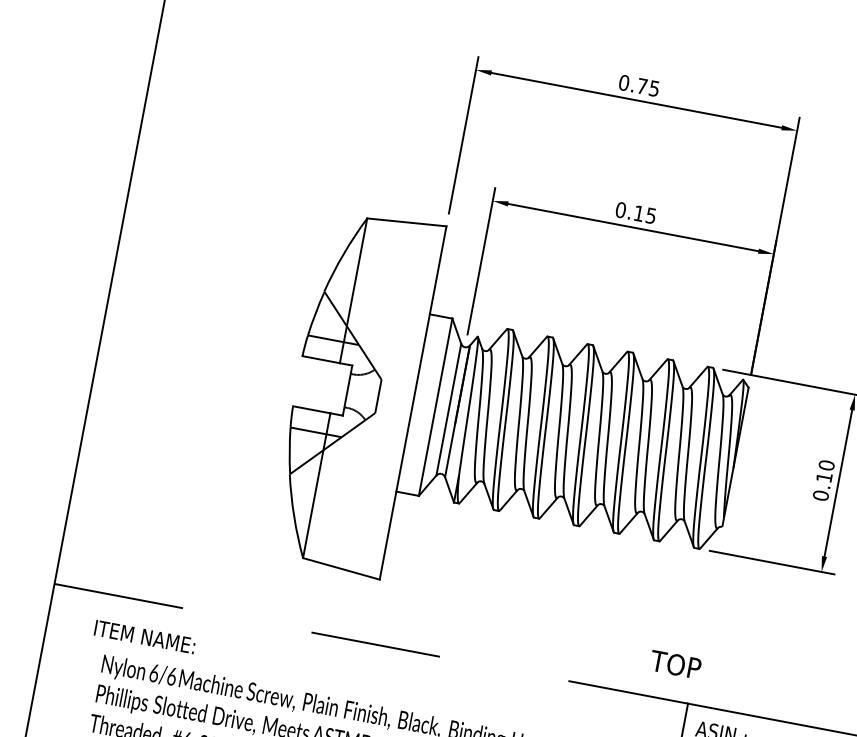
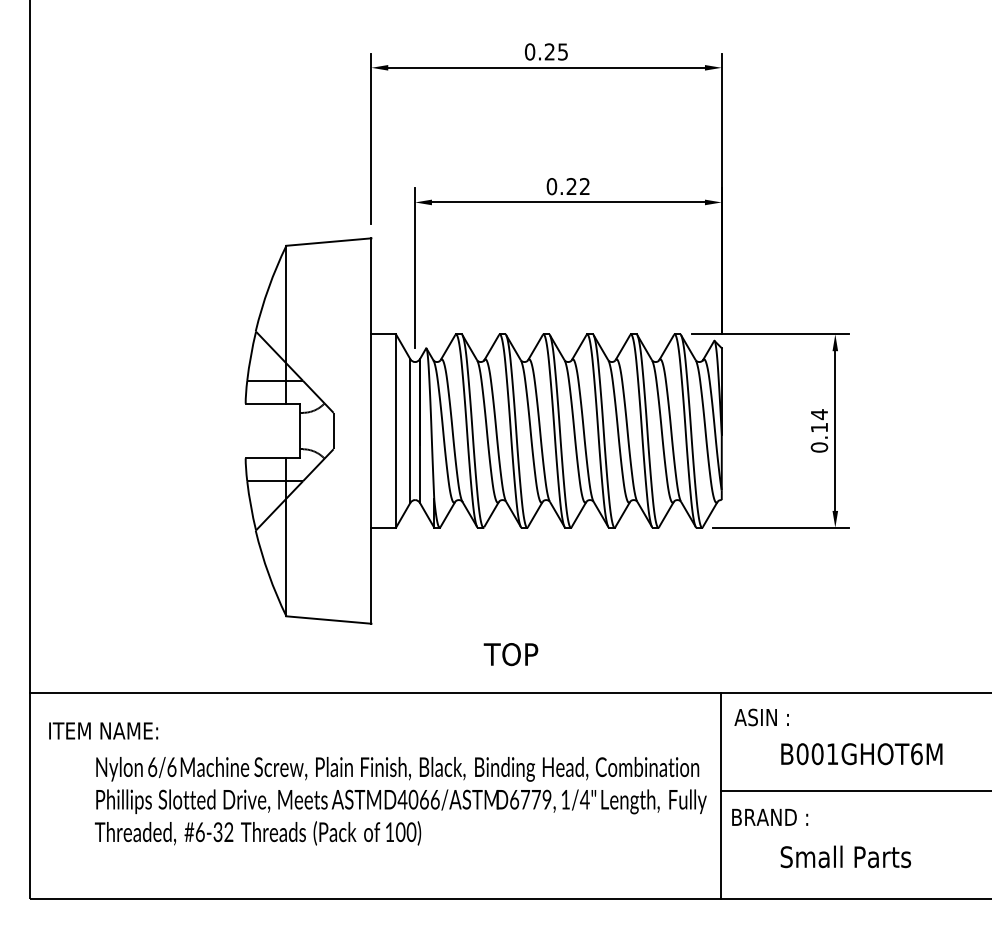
text: (642, 85) -> (549, 51), 0.75 -> 0.25
text: (644, 214) -> (577, 186), 0.15 -> 0.22
text: (826, 465) -> (819, 414), 0.10 -> 0.14
text: (144, 636) -> (103, 730), moved
line: (371, 644) -> (375, 693), dashed -> solid
text: (675, 664) -> (510, 654), moved

